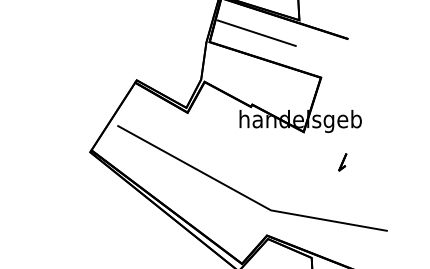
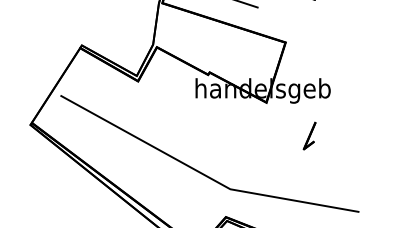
part: (342, 162) -> (309, 136), size x1.43

